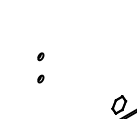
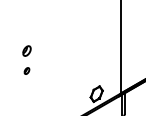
part: (40, 57) -> (26, 51), size x1.6

